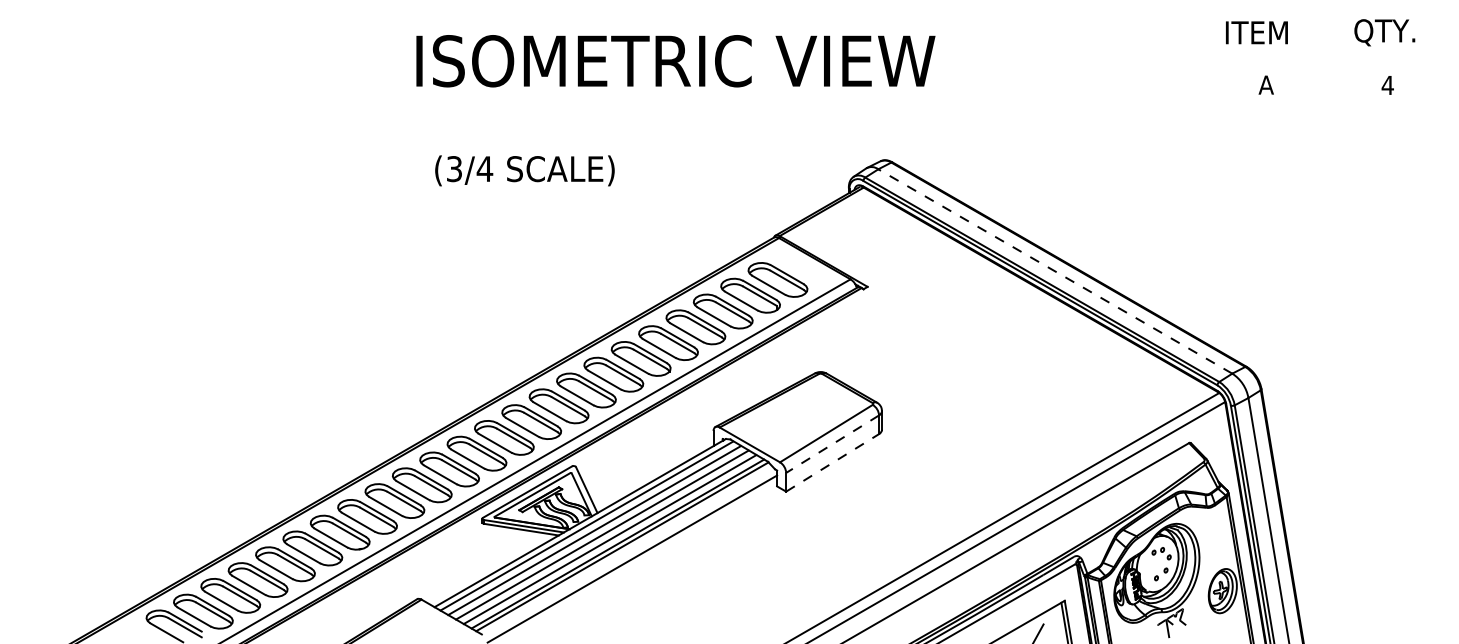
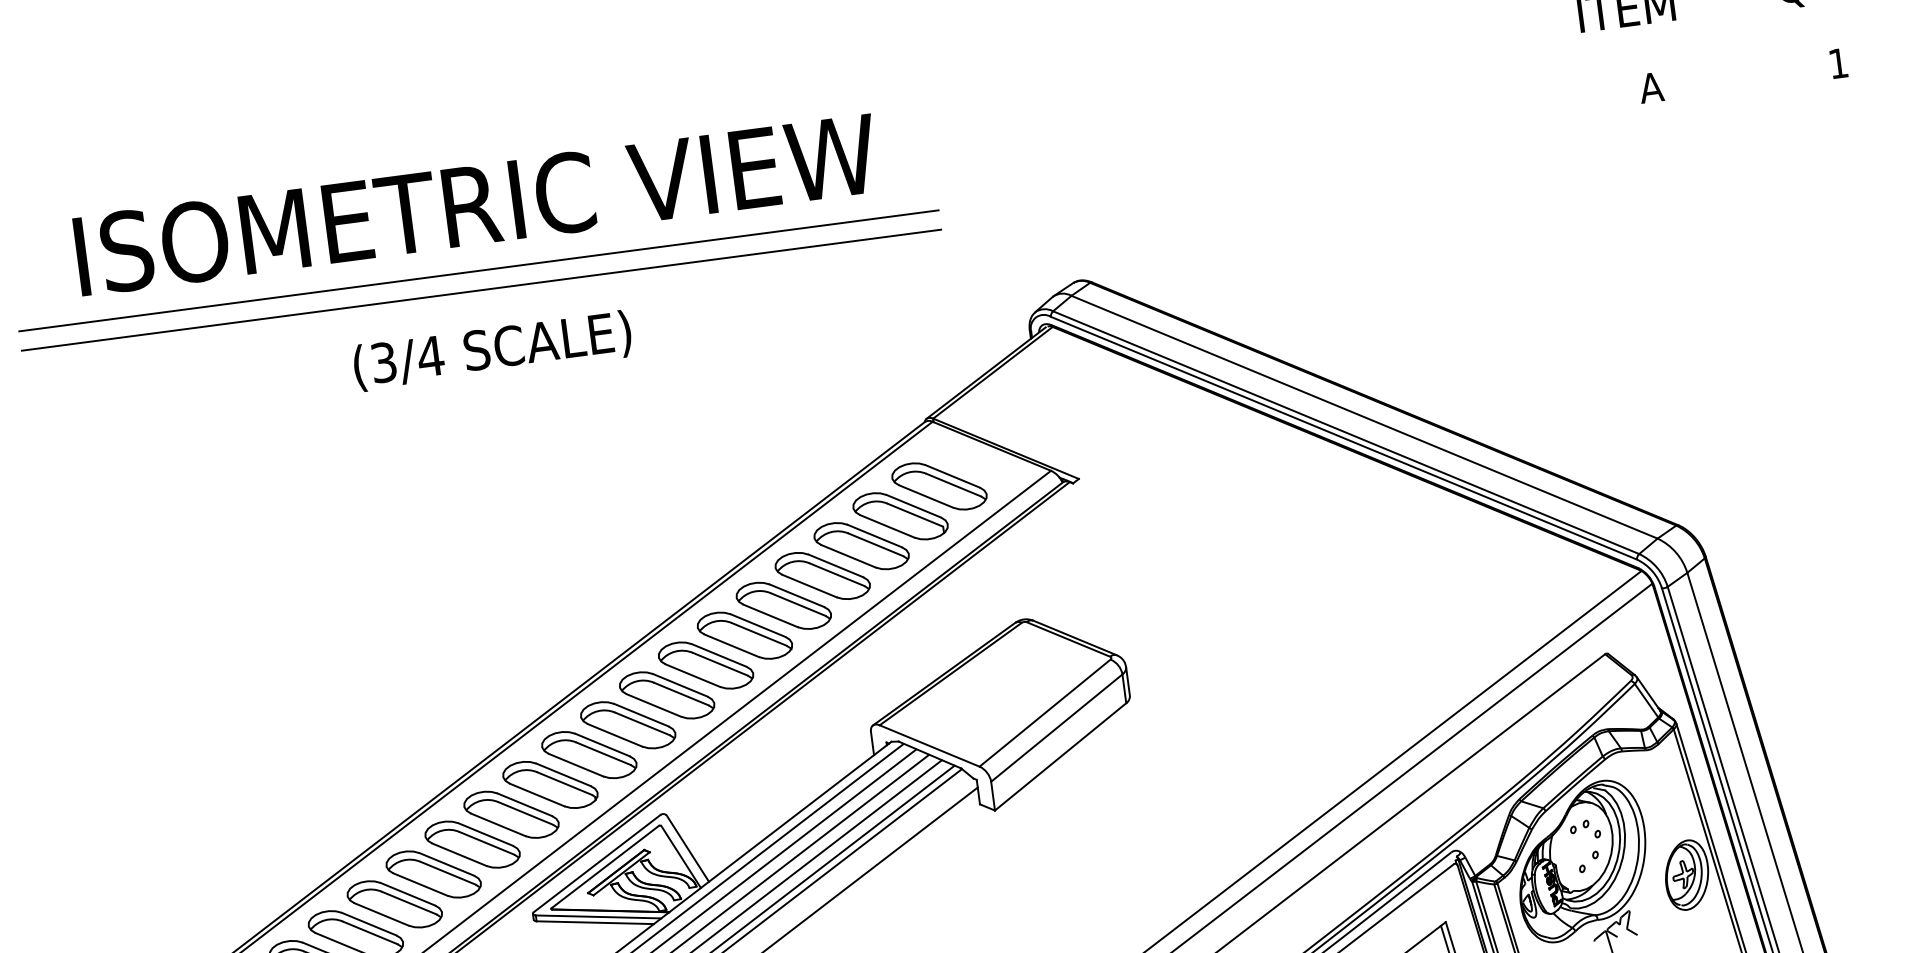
text: (675, 61) -> (475, 205), moved
text: (1387, 85) -> (1838, 63), 4 -> 1
line: (501, 103) -> (478, 270), added
line: (501, 116) -> (480, 290), added
text: (524, 170) -> (491, 350), moved
line: (1054, 271) -> (1363, 417), dashed -> solid
line: (832, 444) -> (1056, 728), dashed -> solid
line: (832, 462) -> (1060, 756), dashed -> solid

